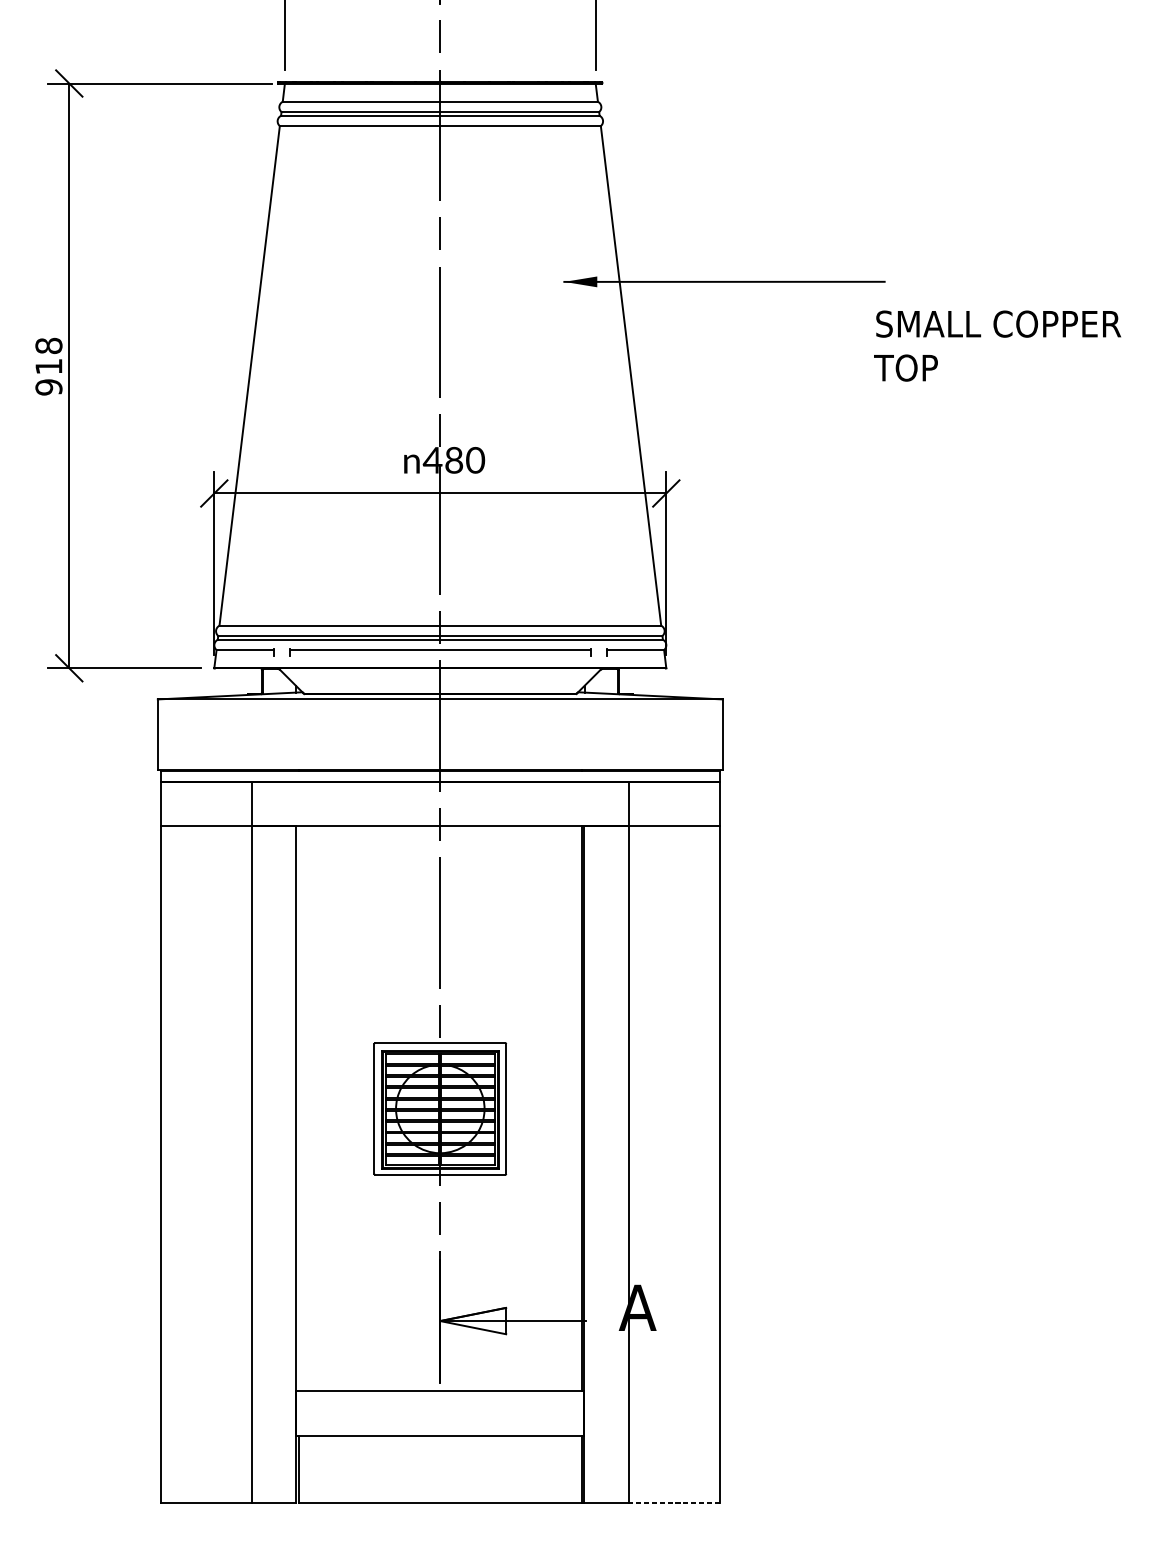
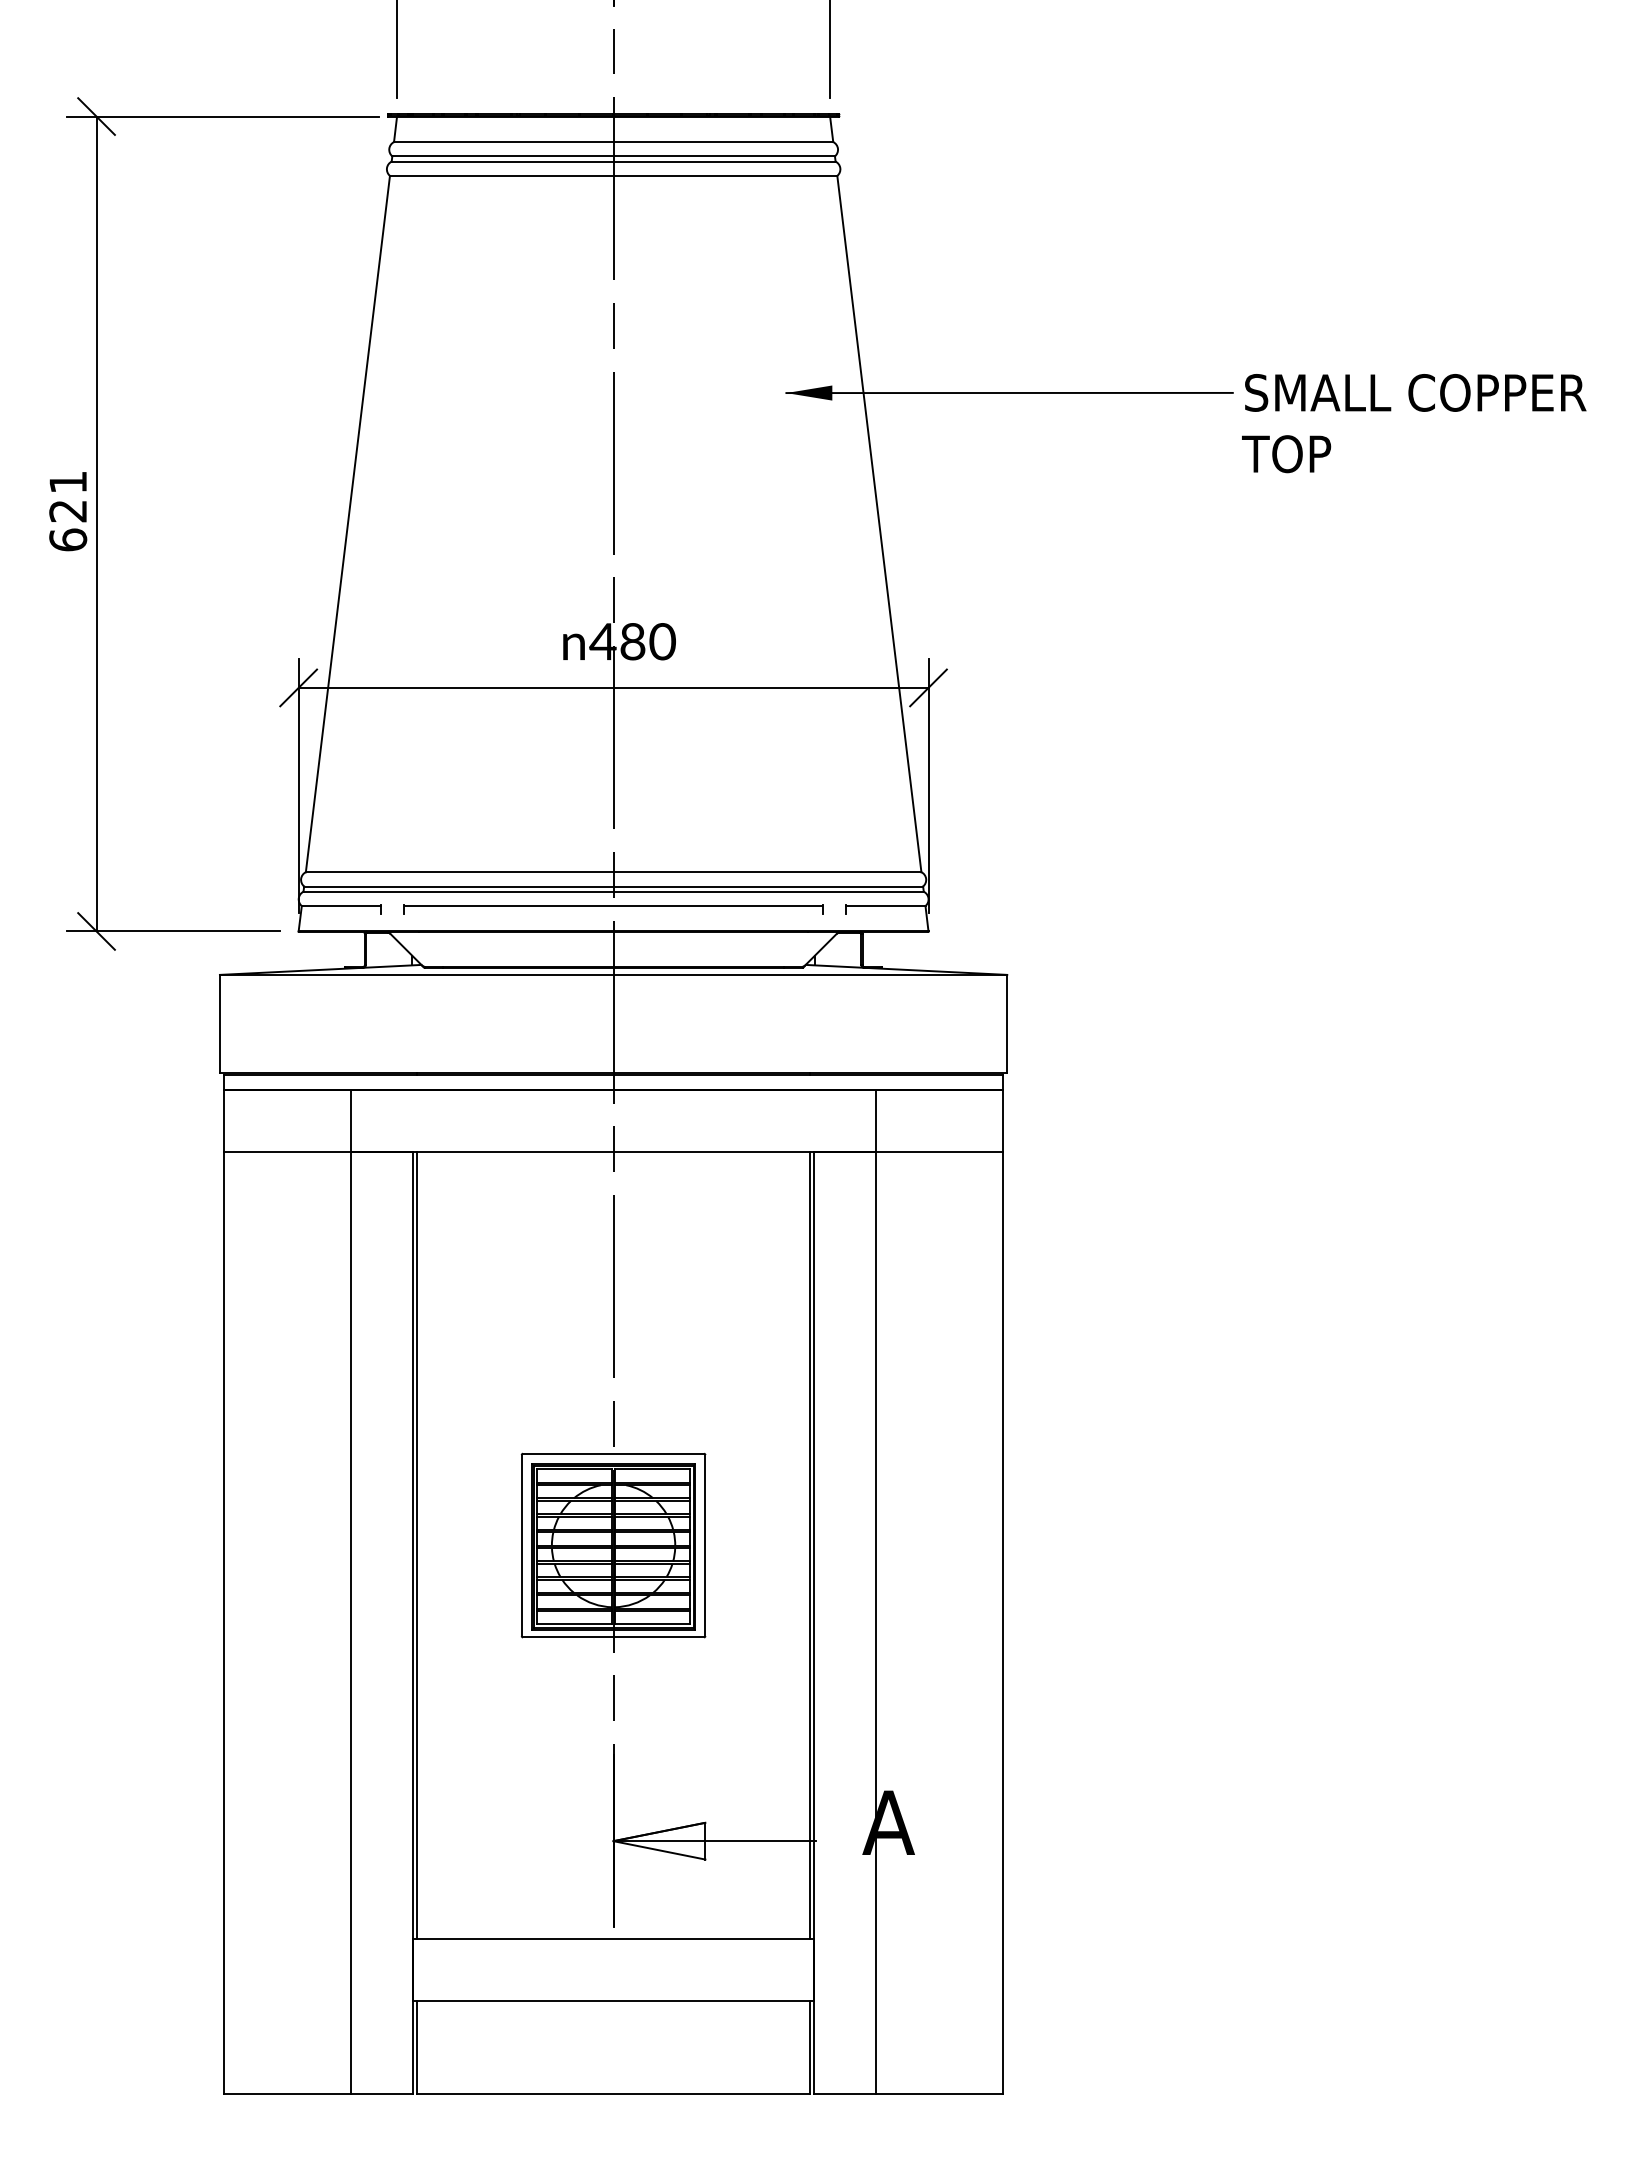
text: (997, 346) -> (1414, 423), moved
text: (49, 366) -> (68, 511), 918 -> 621
line: (298, 1108) -> (416, 1545), added
line: (674, 1502) -> (939, 2094), dashed -> solid

